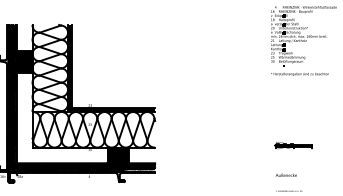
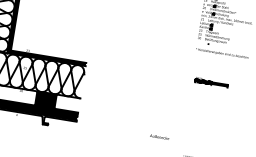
part: (293, 145) -> (211, 82), moved
text: (285, 174) -> (159, 136), moved

